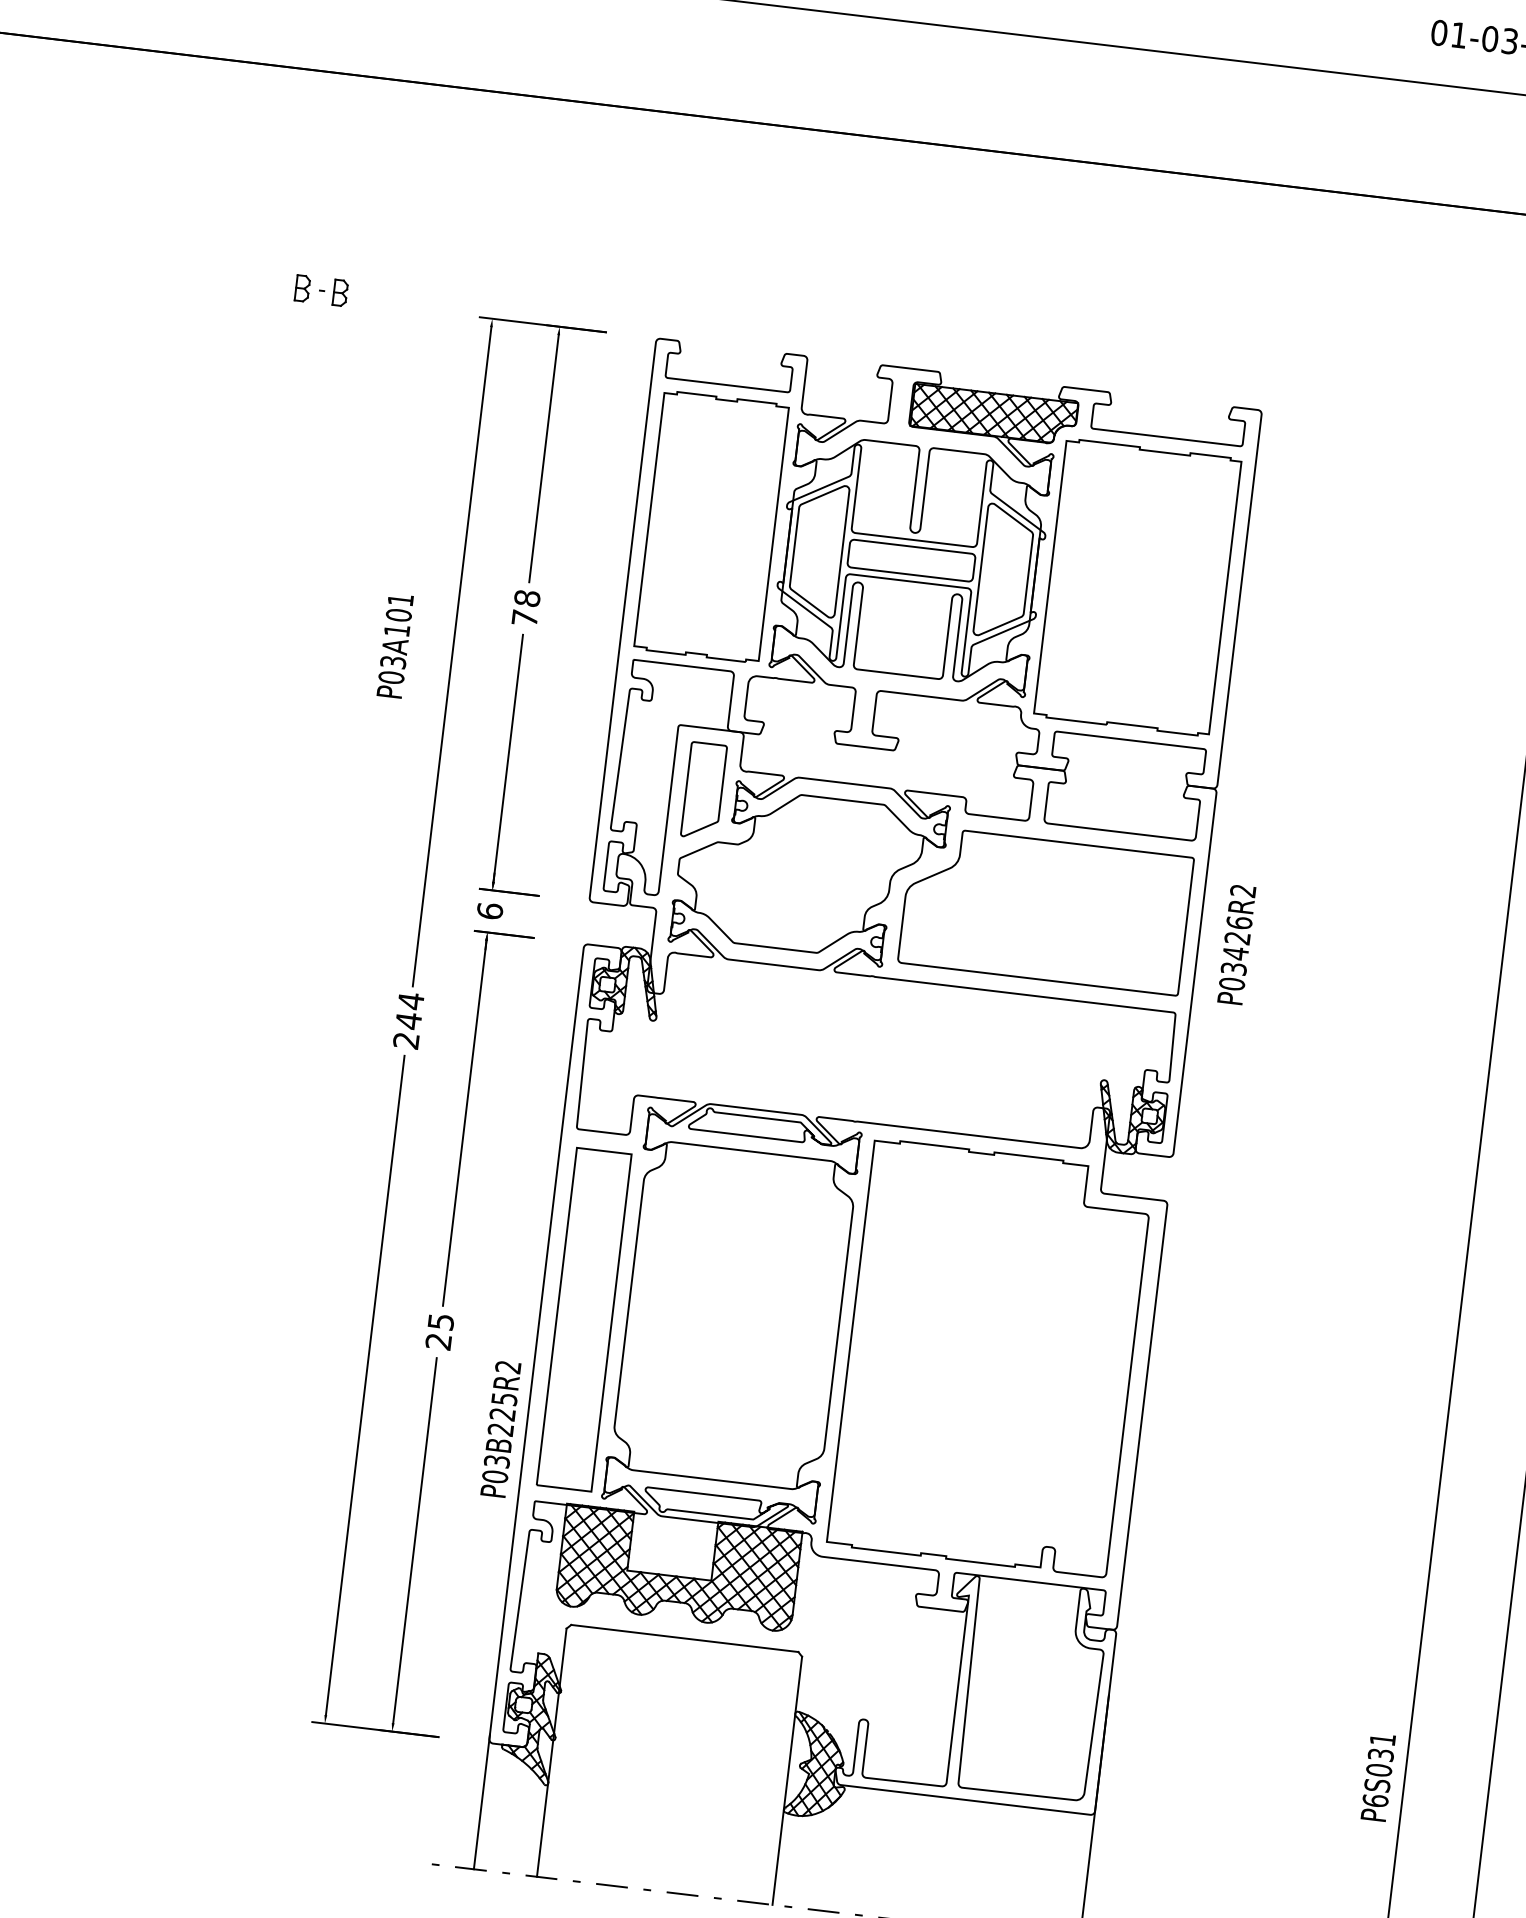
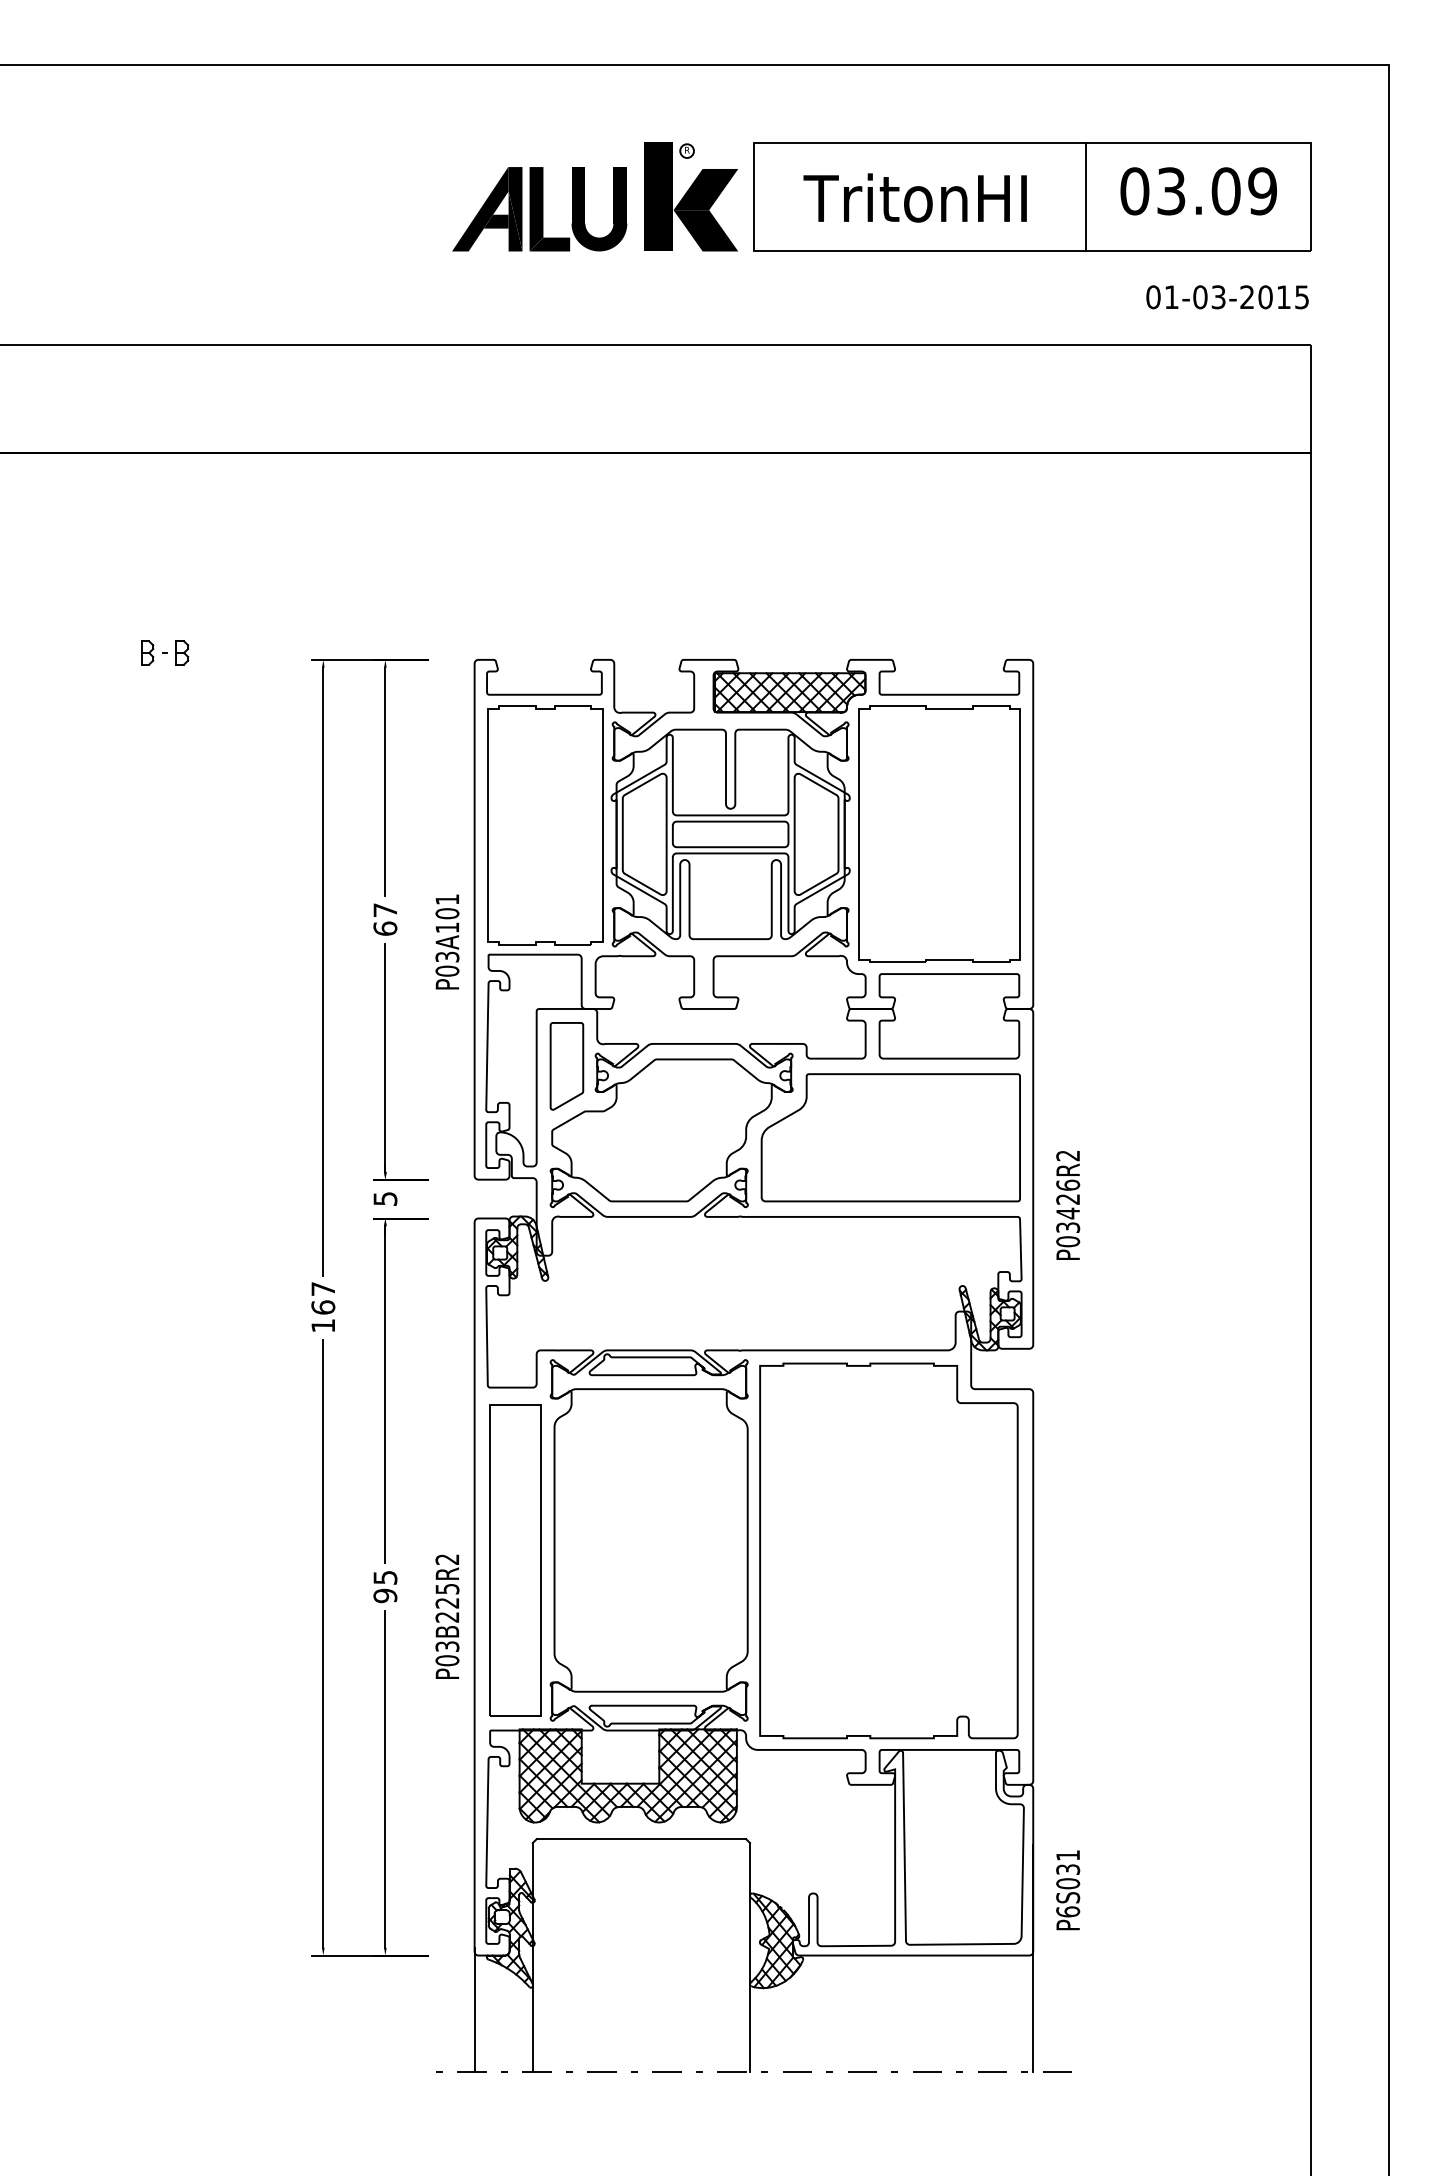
text: (526, 608) -> (385, 919), 78 -> 67
text: (395, 645) -> (447, 941), moved
text: (490, 910) -> (385, 1198), 6 -> 5
text: (1237, 944) -> (1068, 1205), moved
text: (409, 1019) -> (323, 1306), 244 -> 167
text: (438, 1341) -> (385, 1595), 25 -> 95
text: (500, 1428) -> (447, 1616), moved
text: (1378, 1777) -> (1068, 1890), moved

